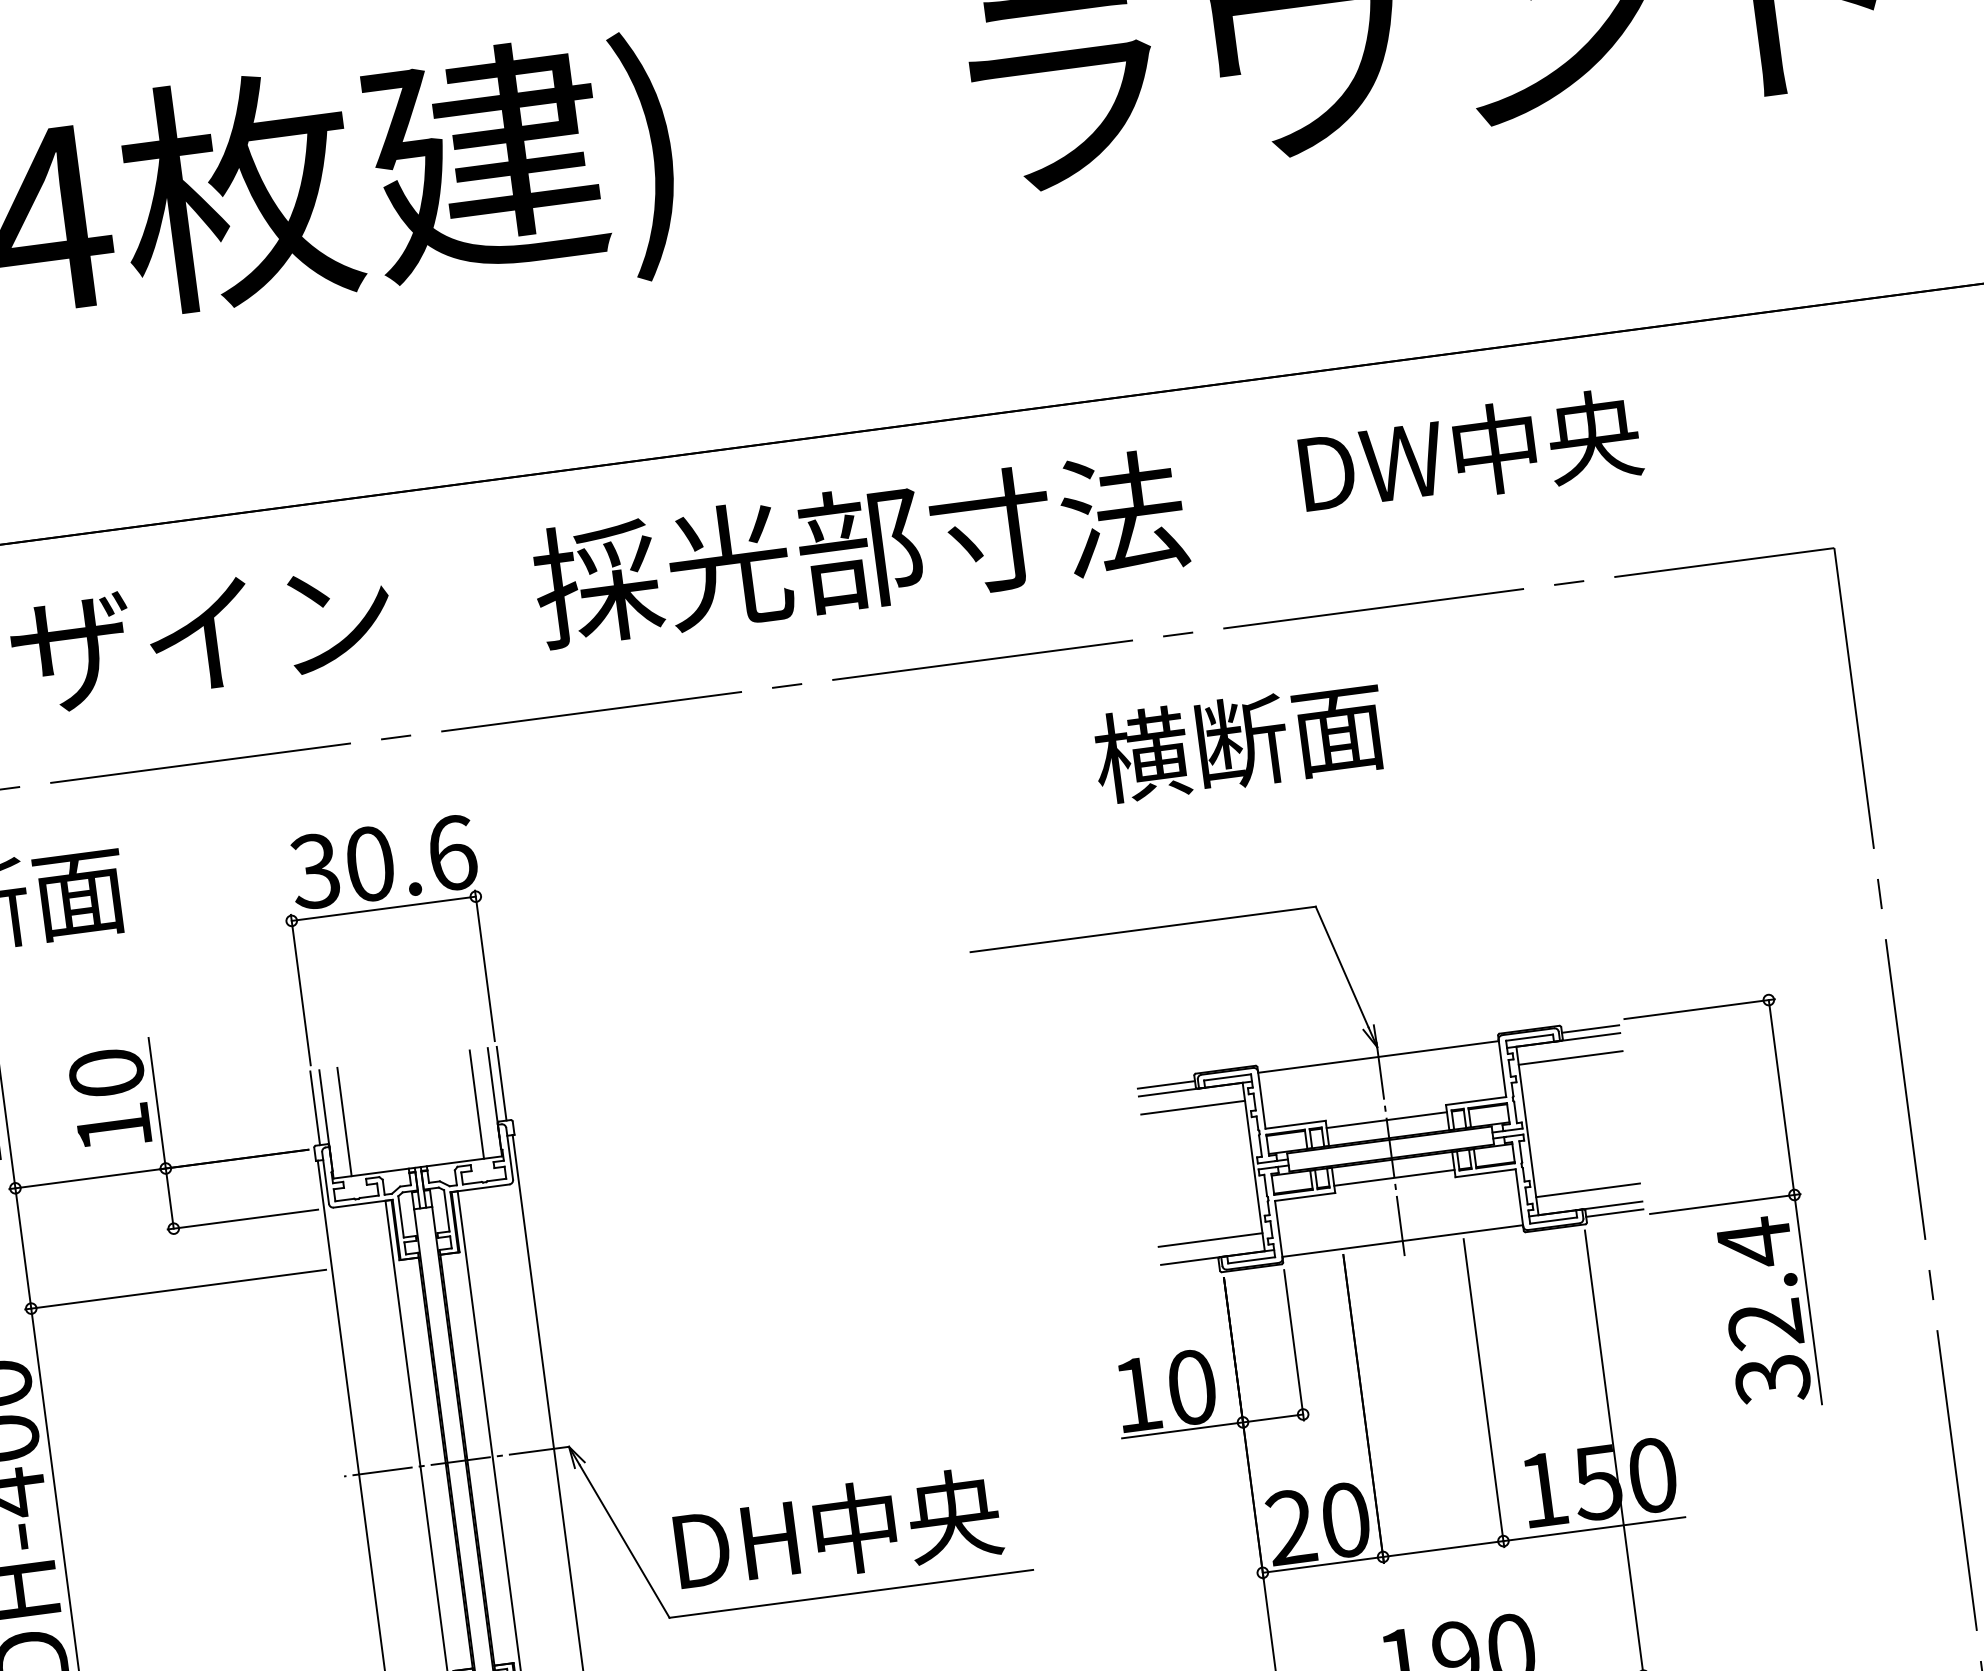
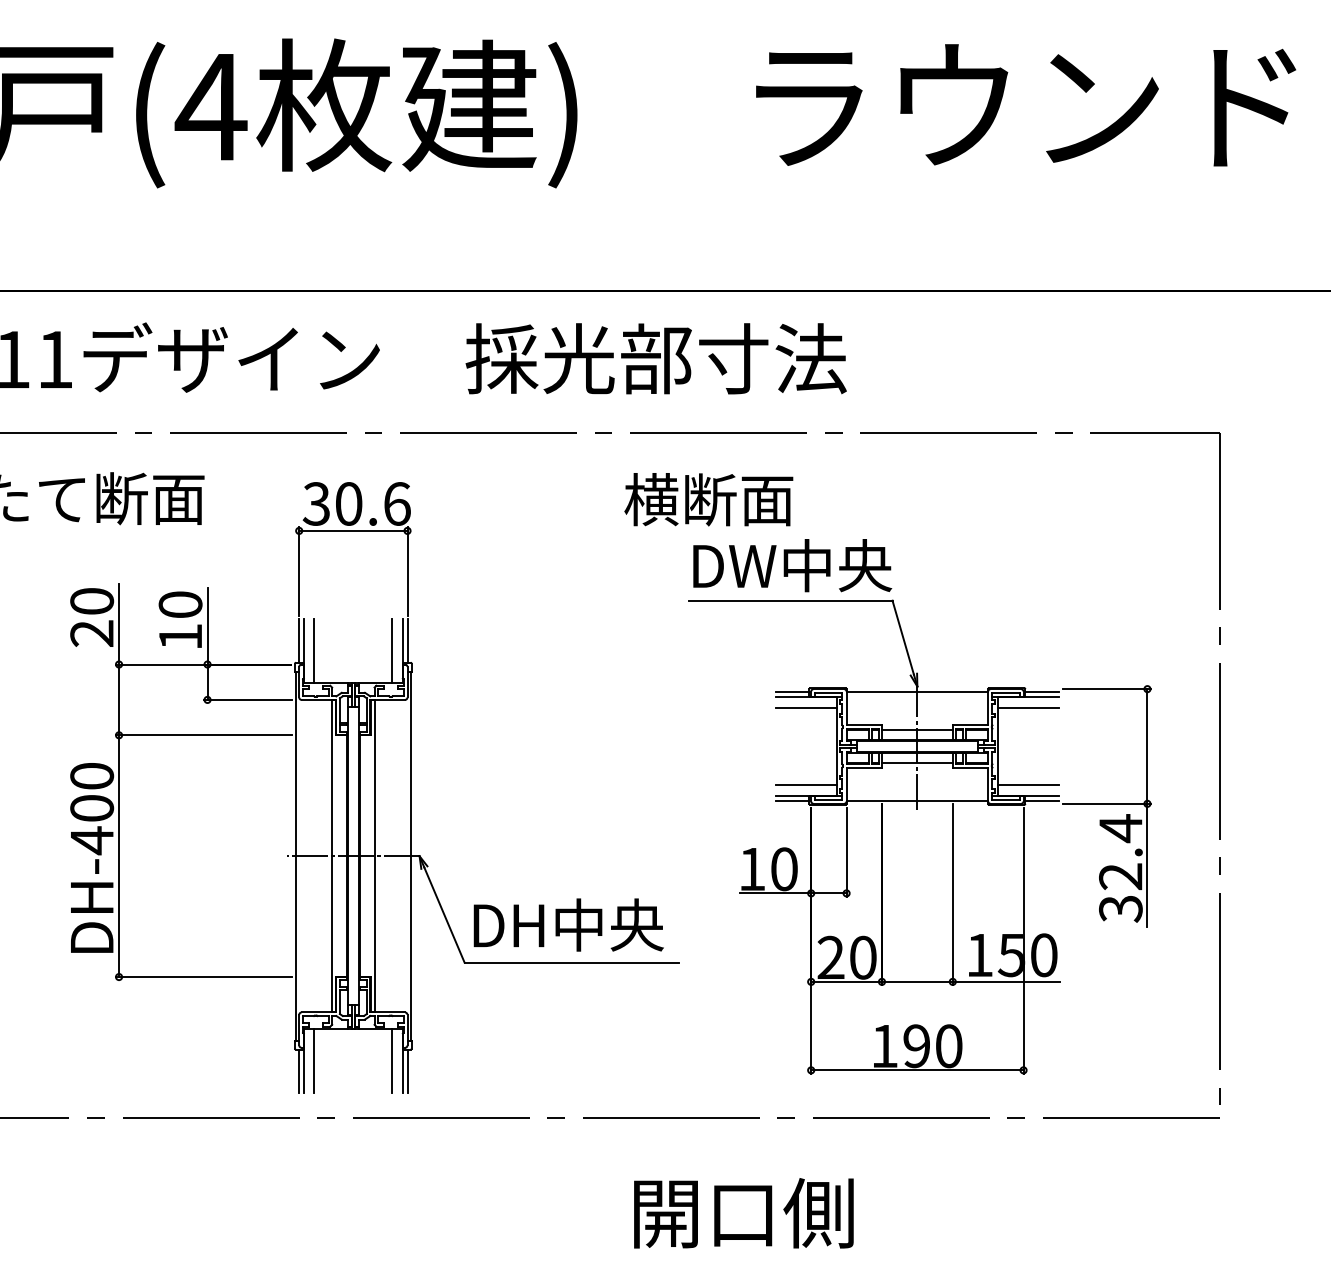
text: (1470, 452) -> (792, 565), moved
text: (1238, 741) -> (708, 499), moved
line: (1190, 1268) -> (792, 800), added

